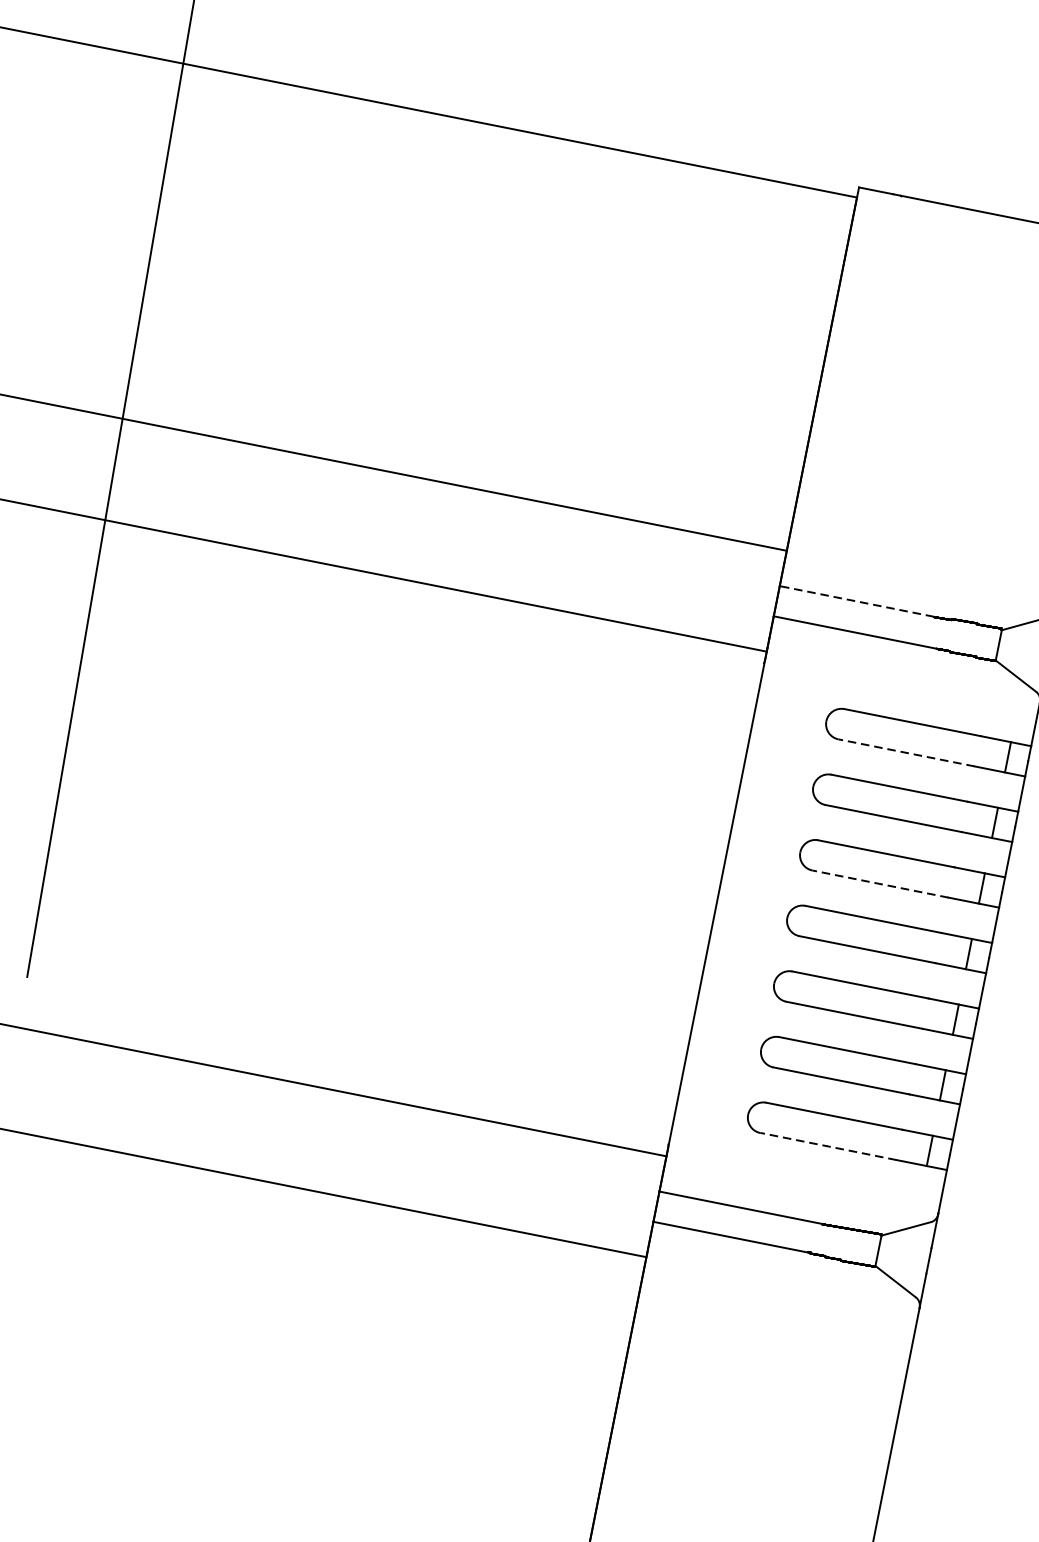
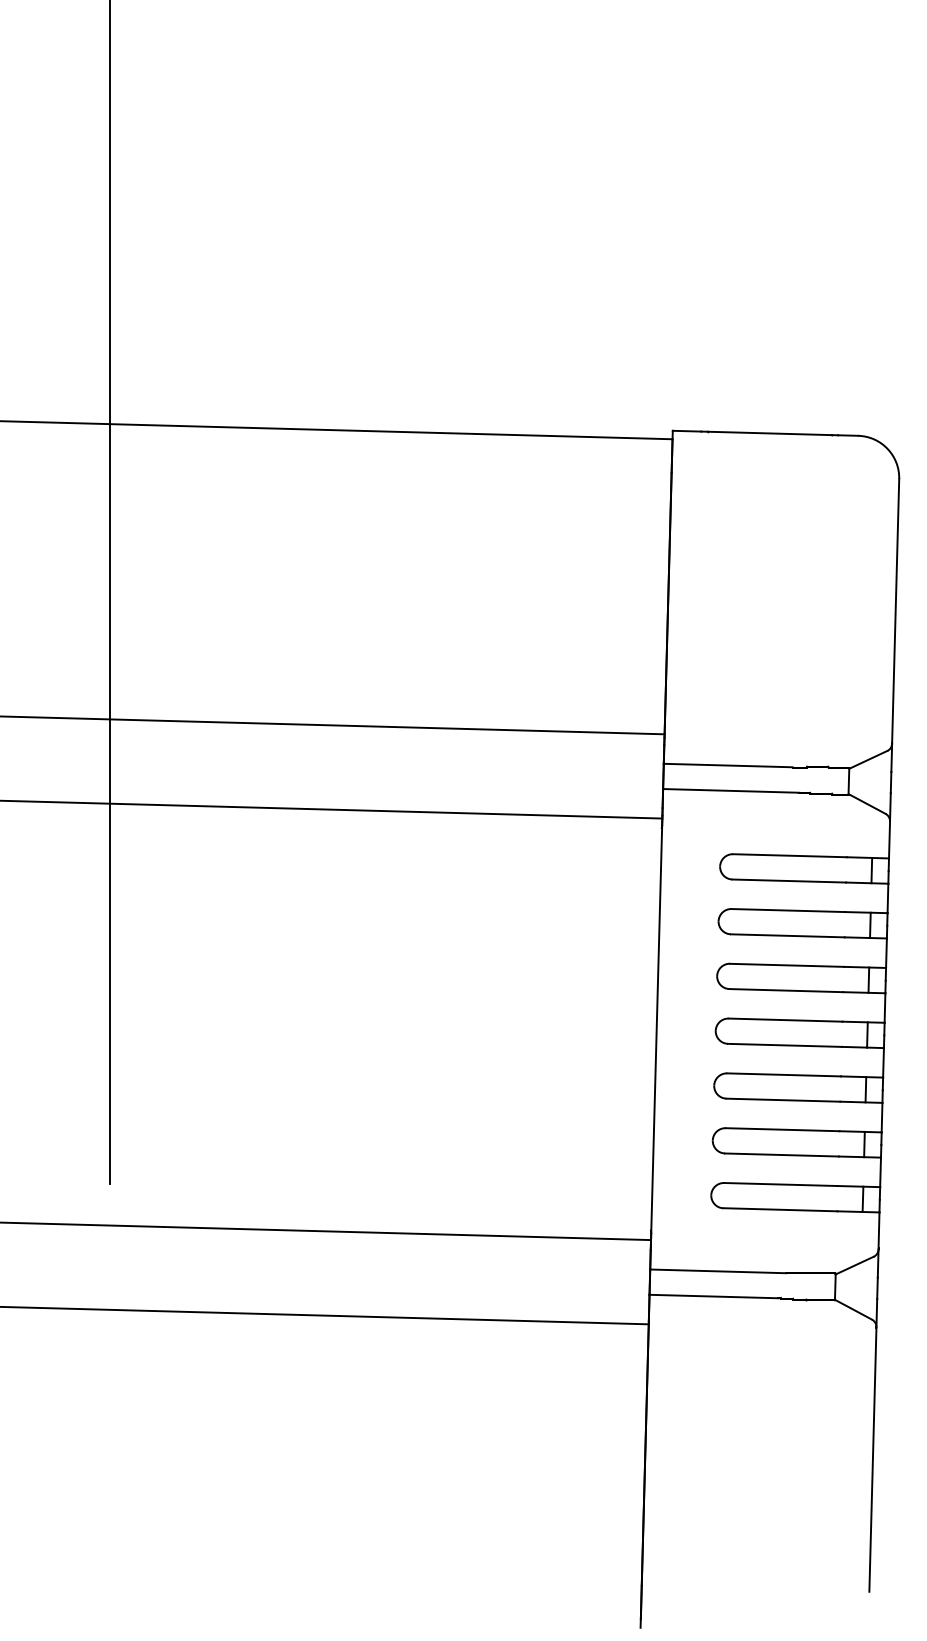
line: (856, 601) -> (727, 765), dashed -> solid
line: (906, 753) -> (789, 881), dashed -> solid
line: (880, 883) -> (786, 990), dashed -> solid
line: (828, 1146) -> (780, 1209), dashed -> solid

